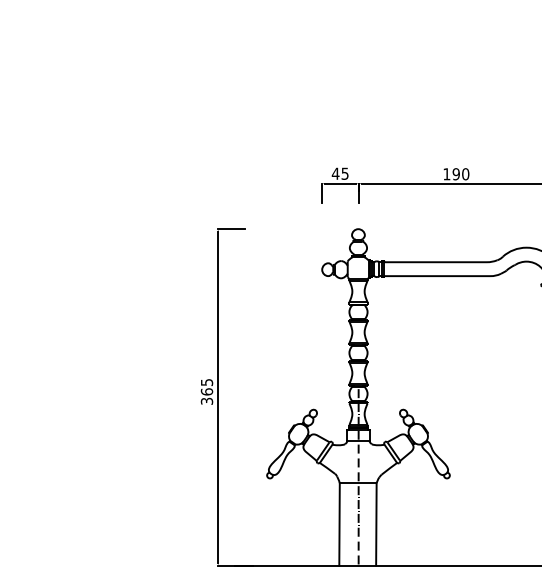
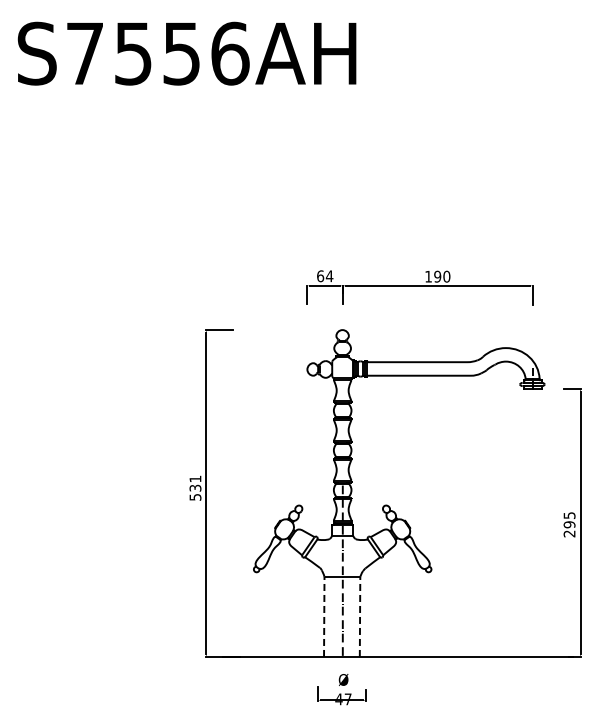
text: (339, 174) -> (324, 276), 45 -> 64
text: (207, 391) -> (195, 487), 365 -> 531
line: (339, 523) -> (324, 616), solid -> dashed
line: (376, 523) -> (360, 616), solid -> dashed

